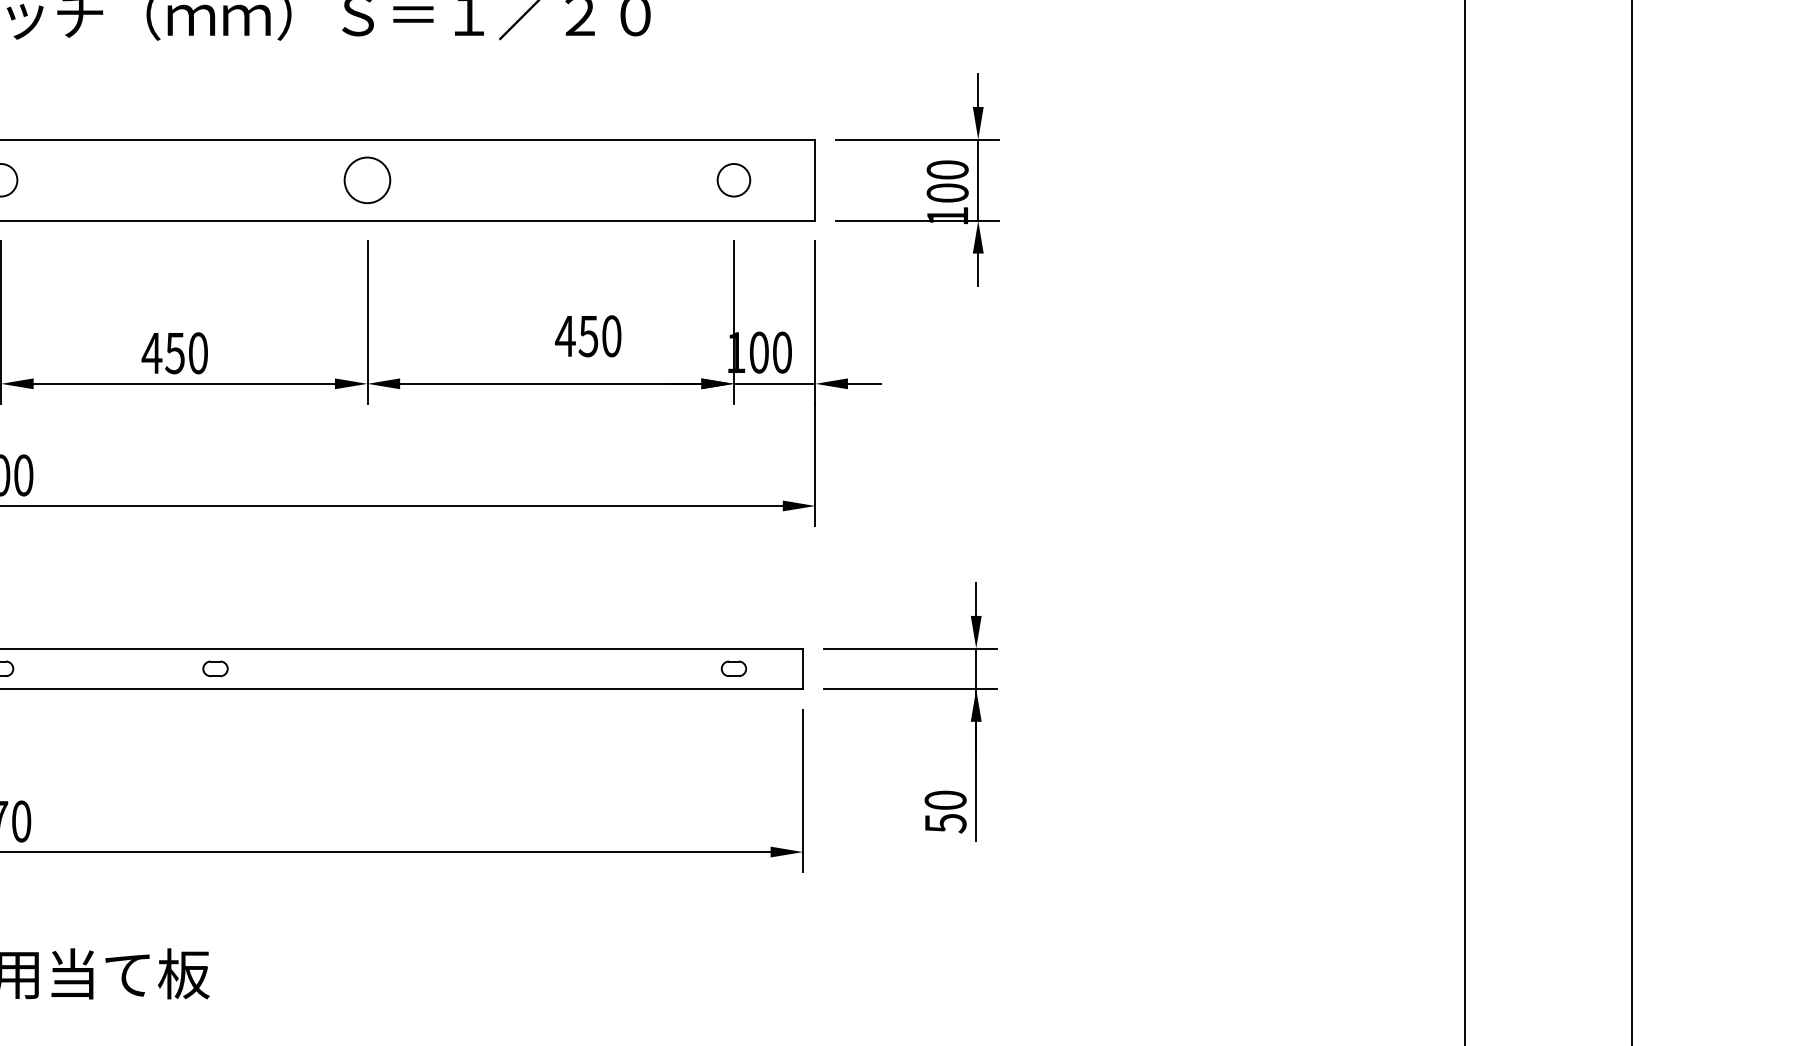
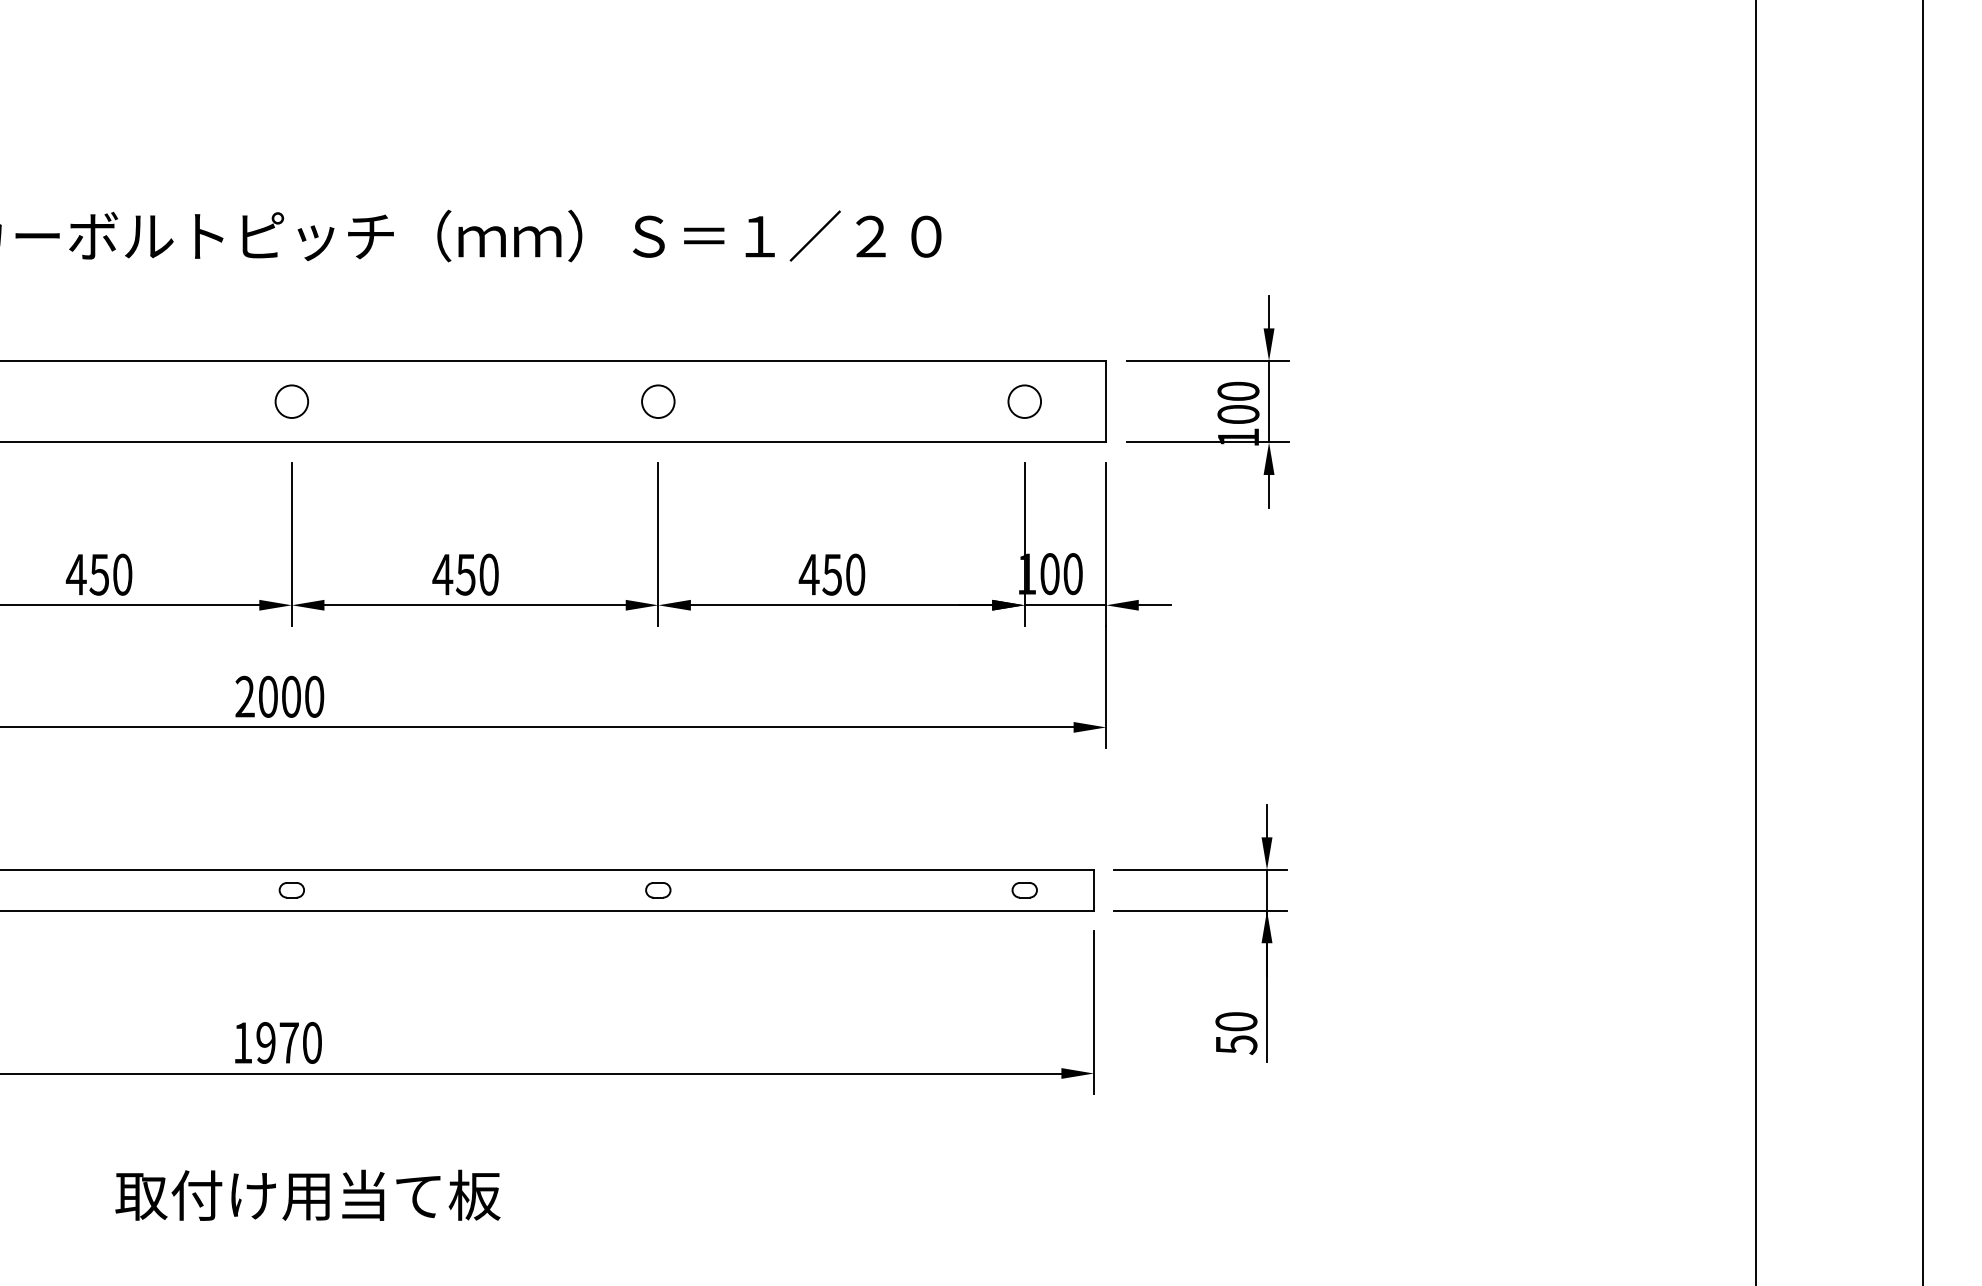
circle: (367, 180) -> (658, 401), size x0.71
text: (587, 336) -> (831, 574), moved
part: (215, 669) -> (658, 890), moved

